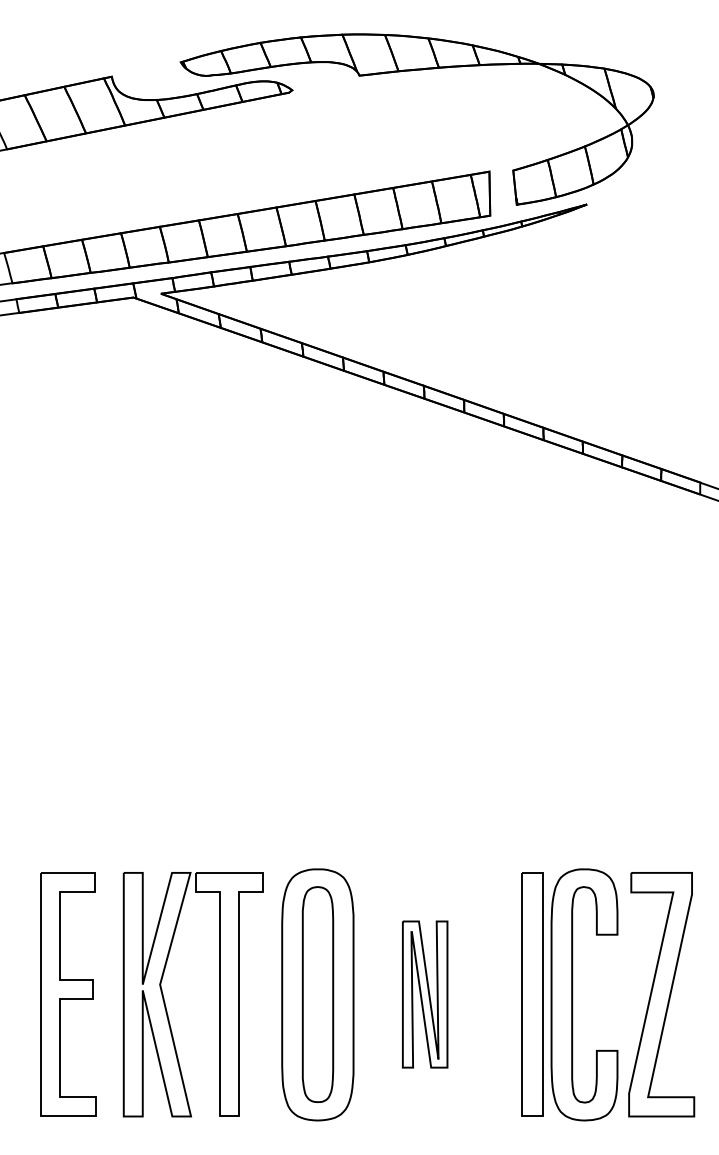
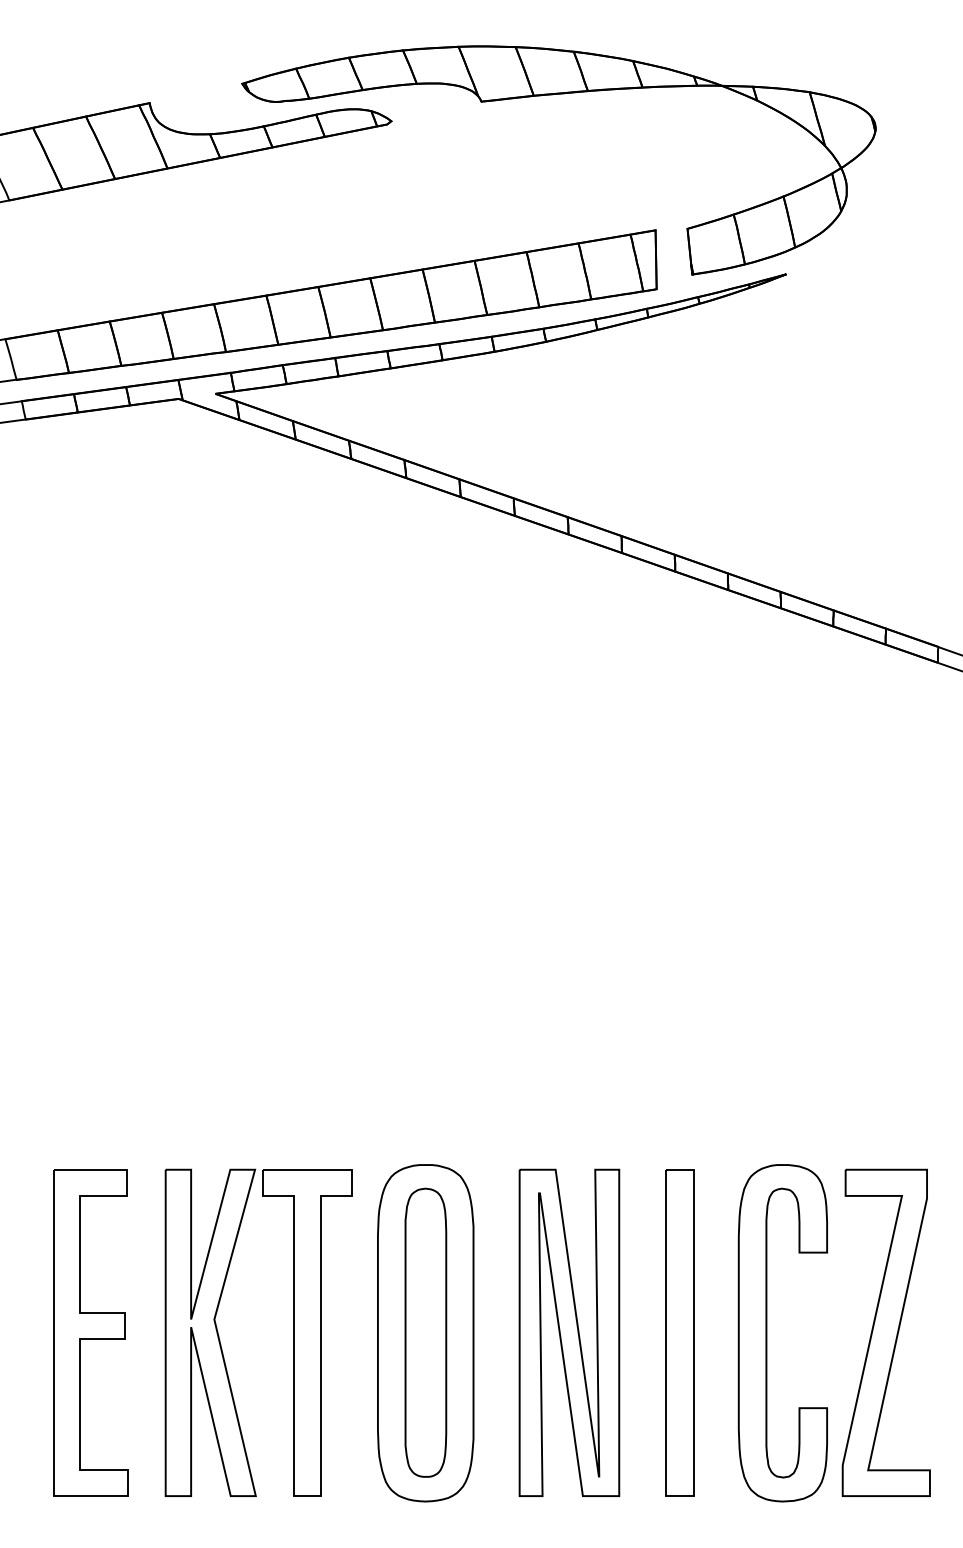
part: (425, 994) -> (569, 1332), size x1.67
part: (531, 994) -> (679, 1332), moved

